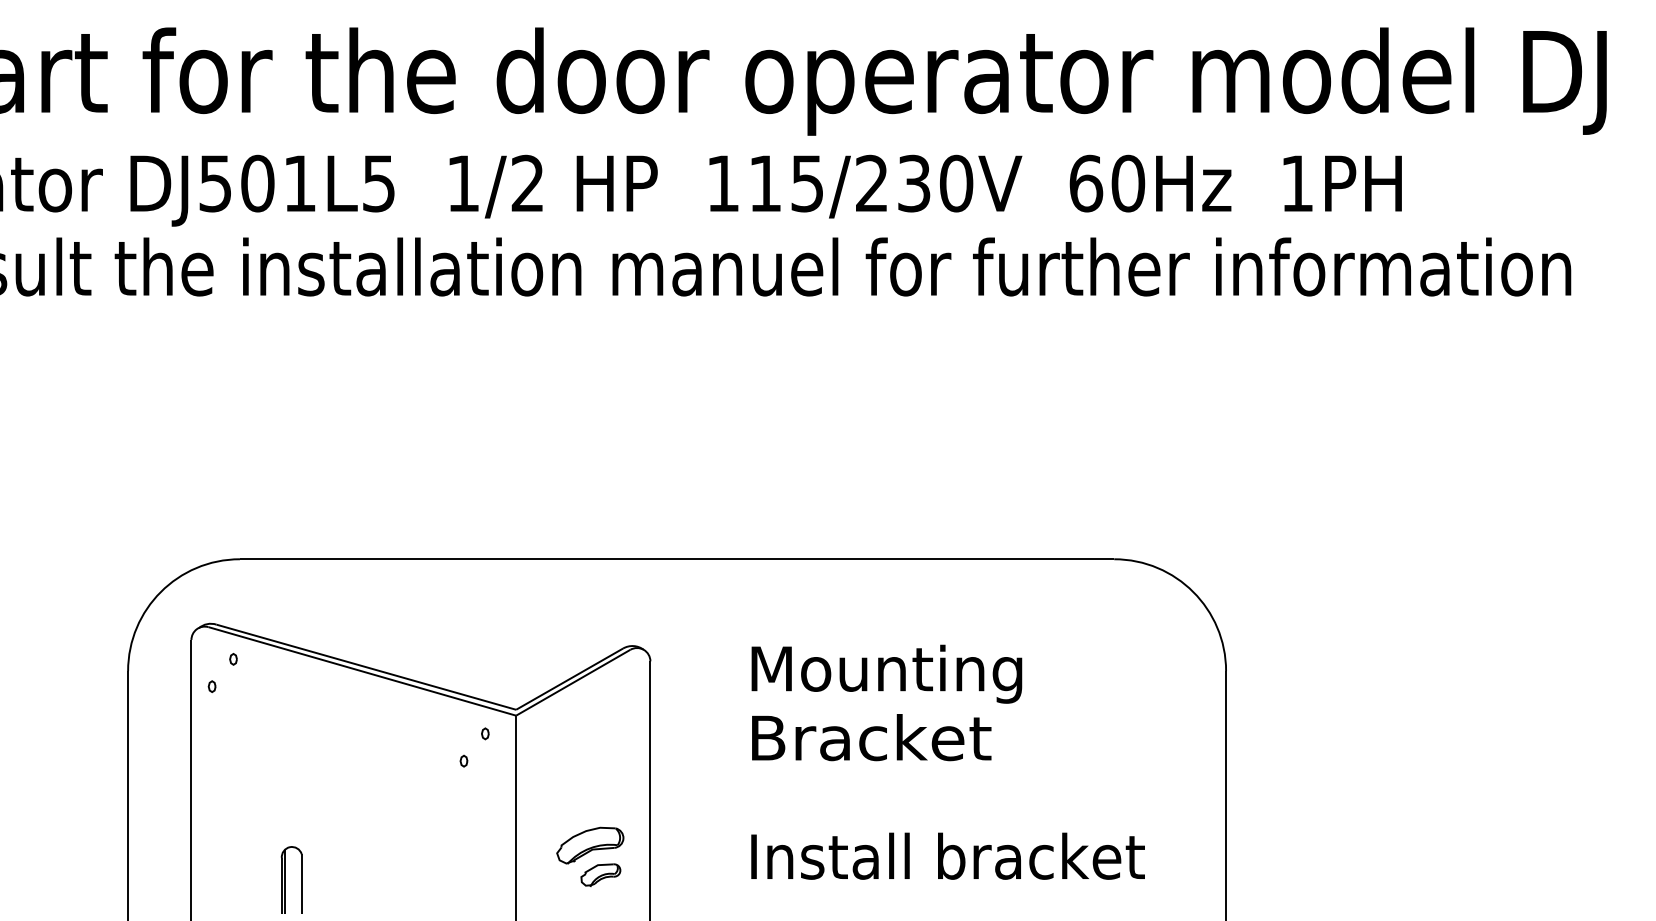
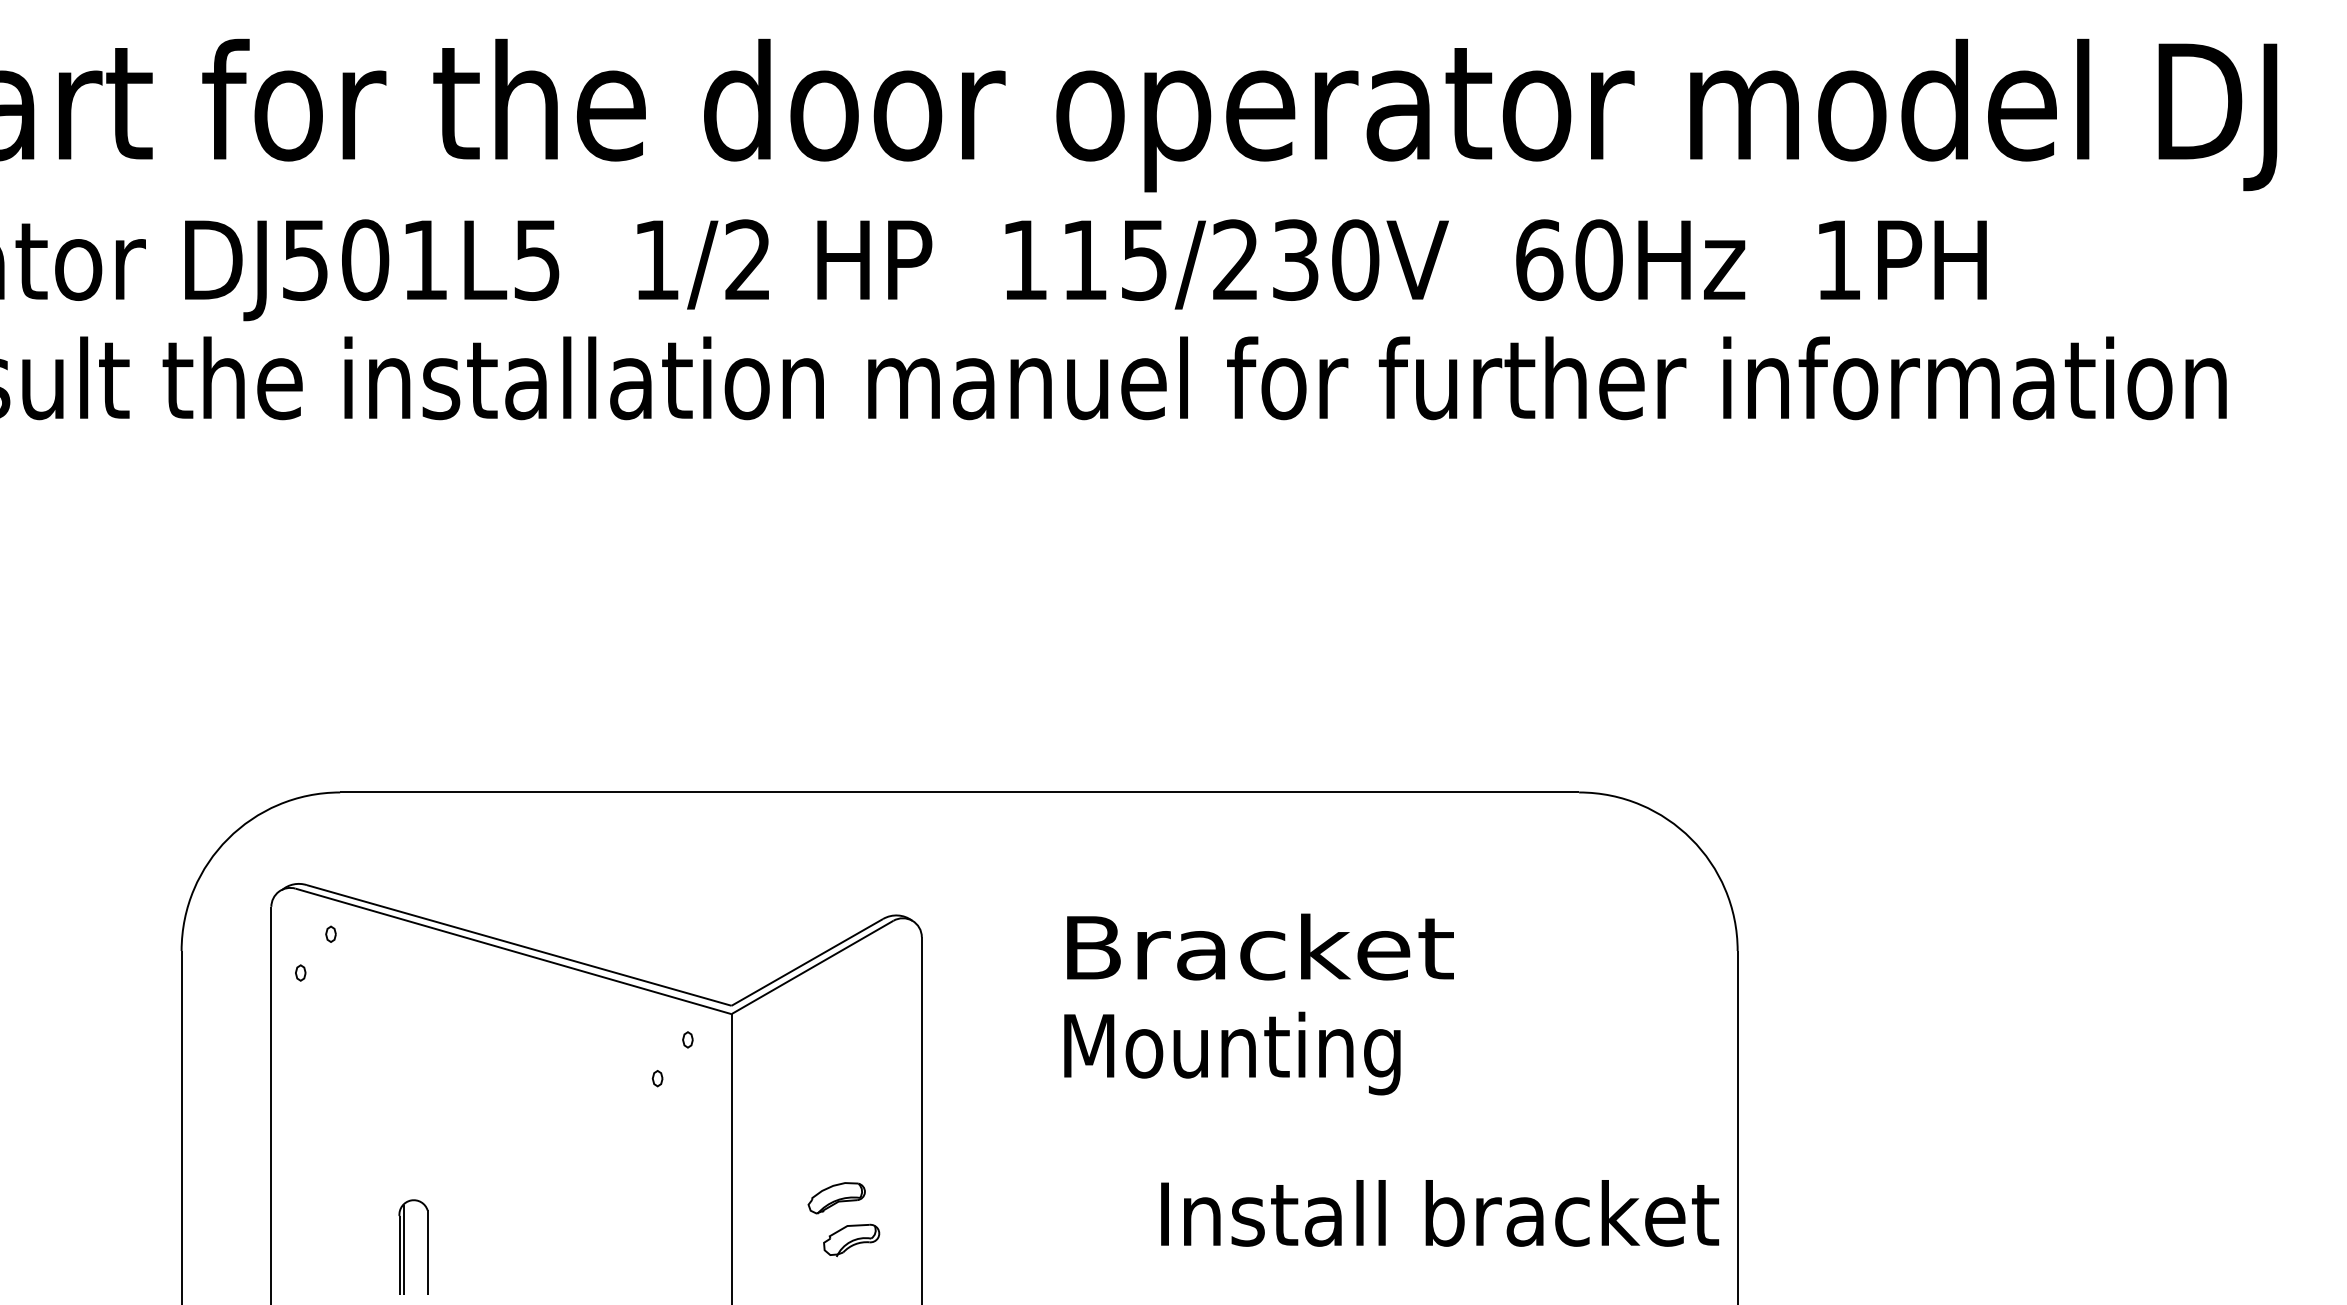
text: (888, 673) -> (1259, 954), Mounting -> Bracket
text: (871, 743) -> (1235, 1053), Bracket -> Mounting
part: (590, 845) -> (836, 1198), size x0.6
text: (947, 855) -> (1439, 1212), moved

